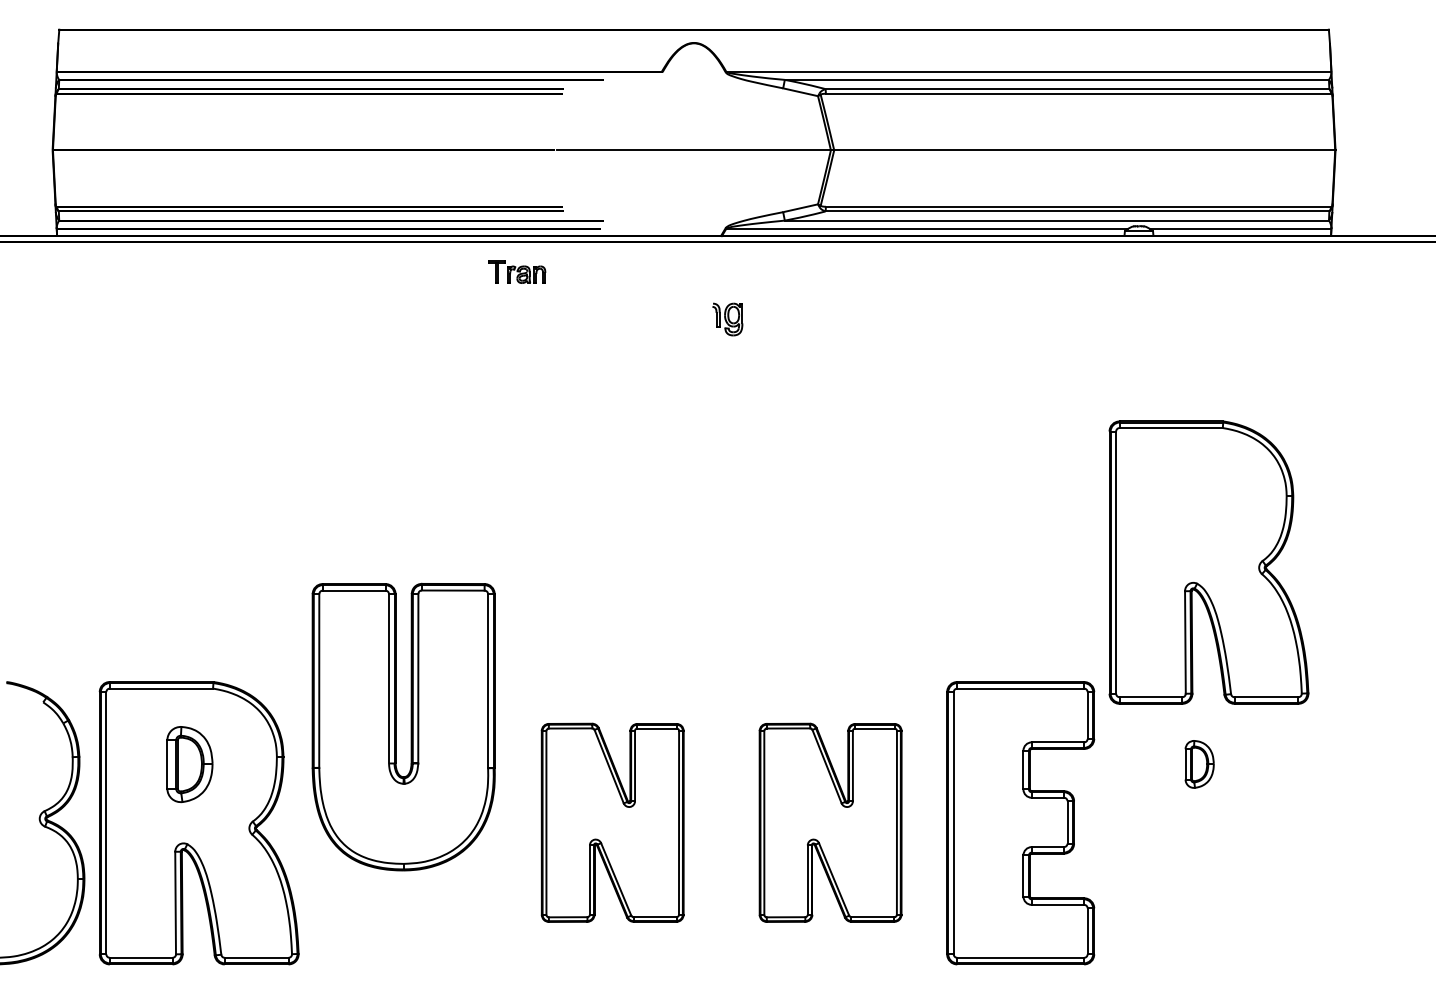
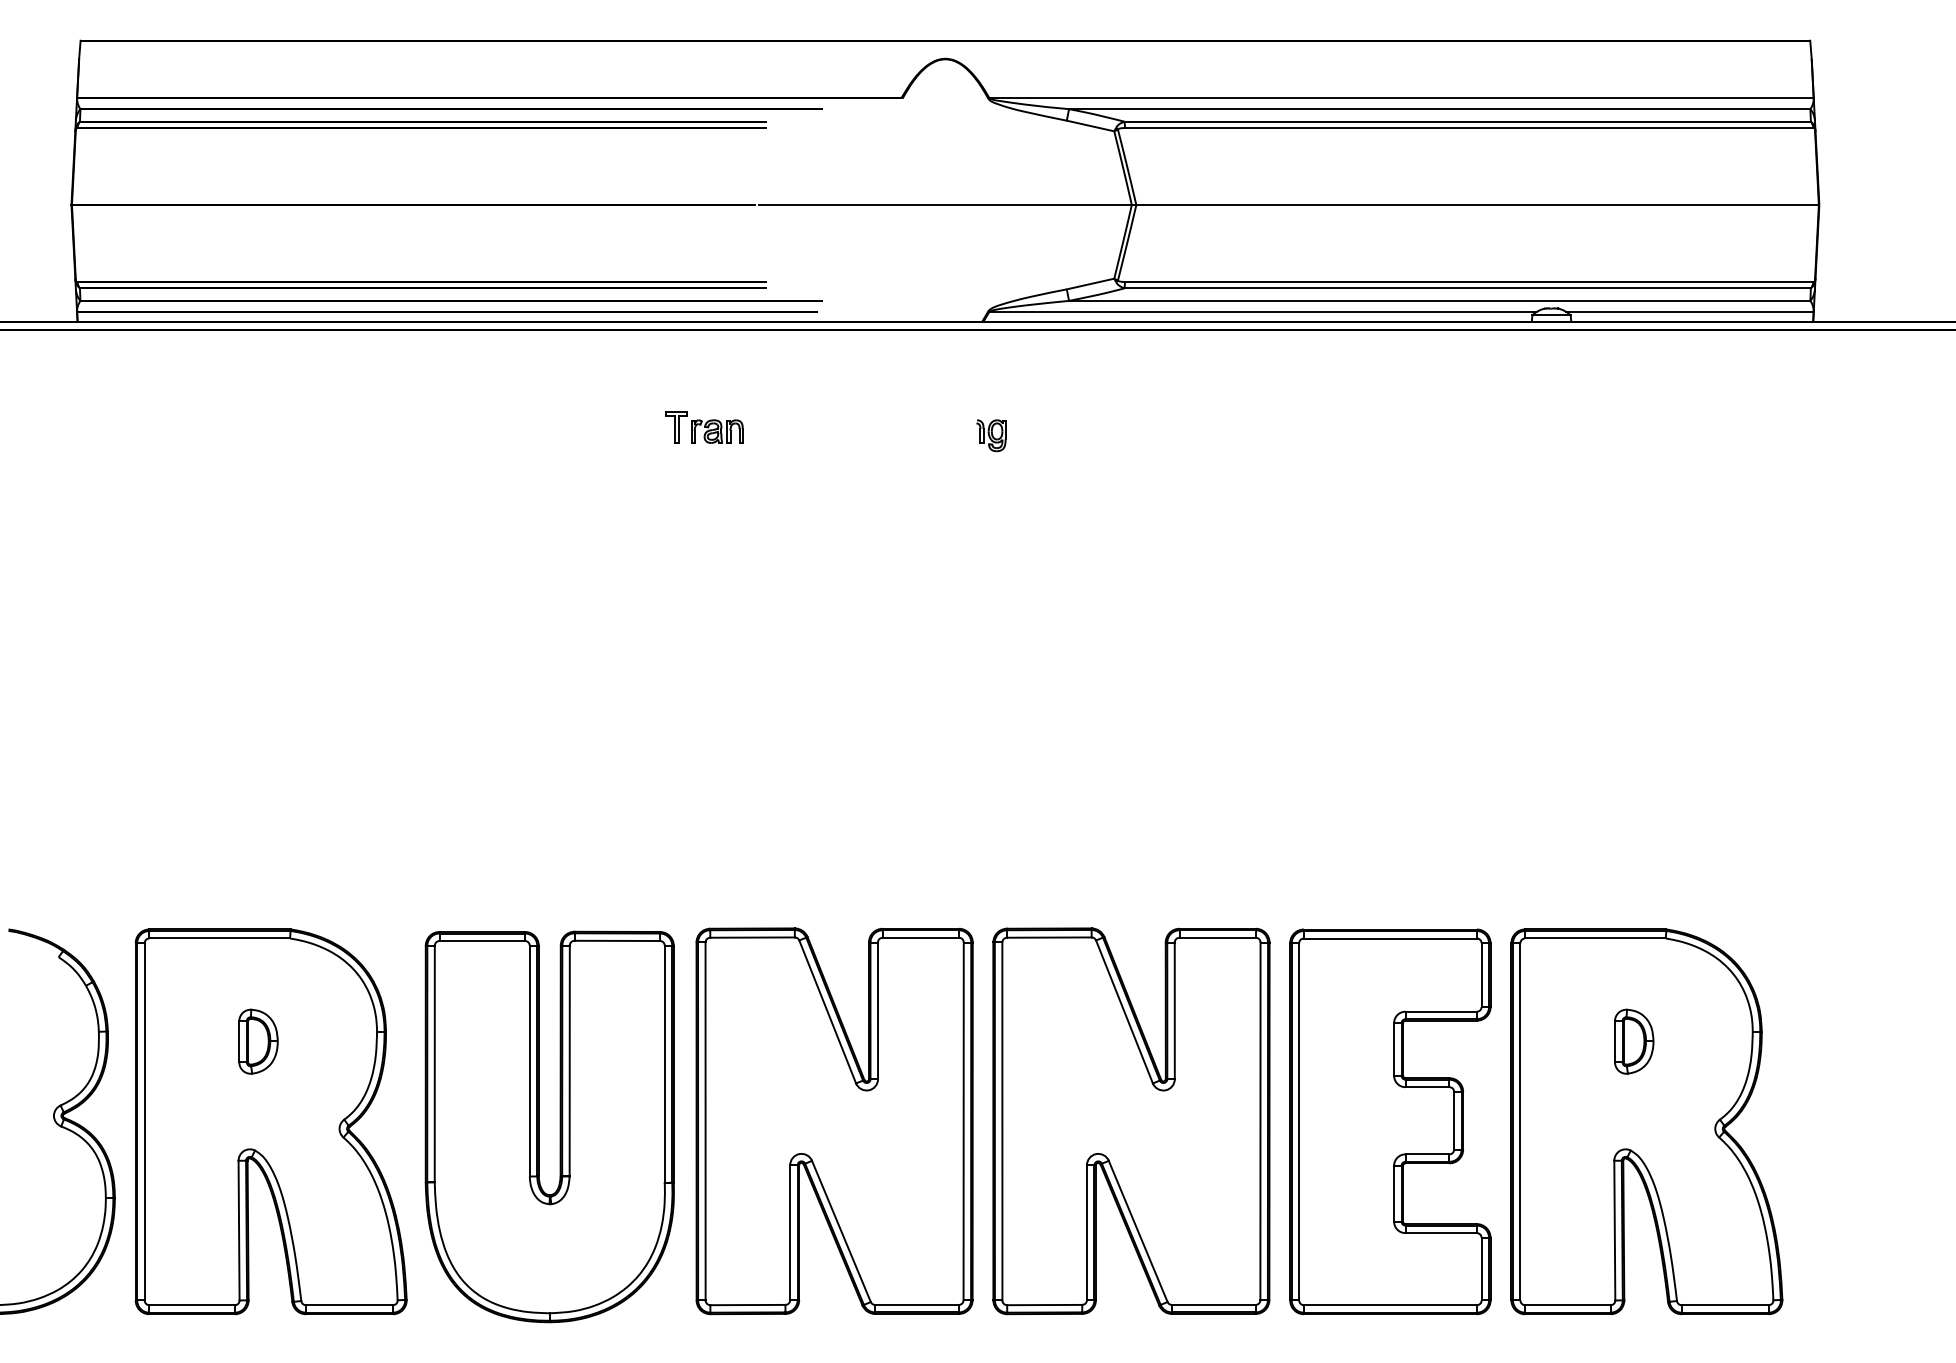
part: (517, 271) -> (704, 427), moved
part: (727, 319) -> (991, 435), size x0.71
part: (1208, 562) -> (1646, 1121), moved
part: (396, 726) -> (539, 1126), moved
part: (189, 764) -> (258, 1041), size x0.62
part: (612, 822) -> (834, 1121), size x1.43
part: (830, 822) -> (1131, 1121), size x1.43

